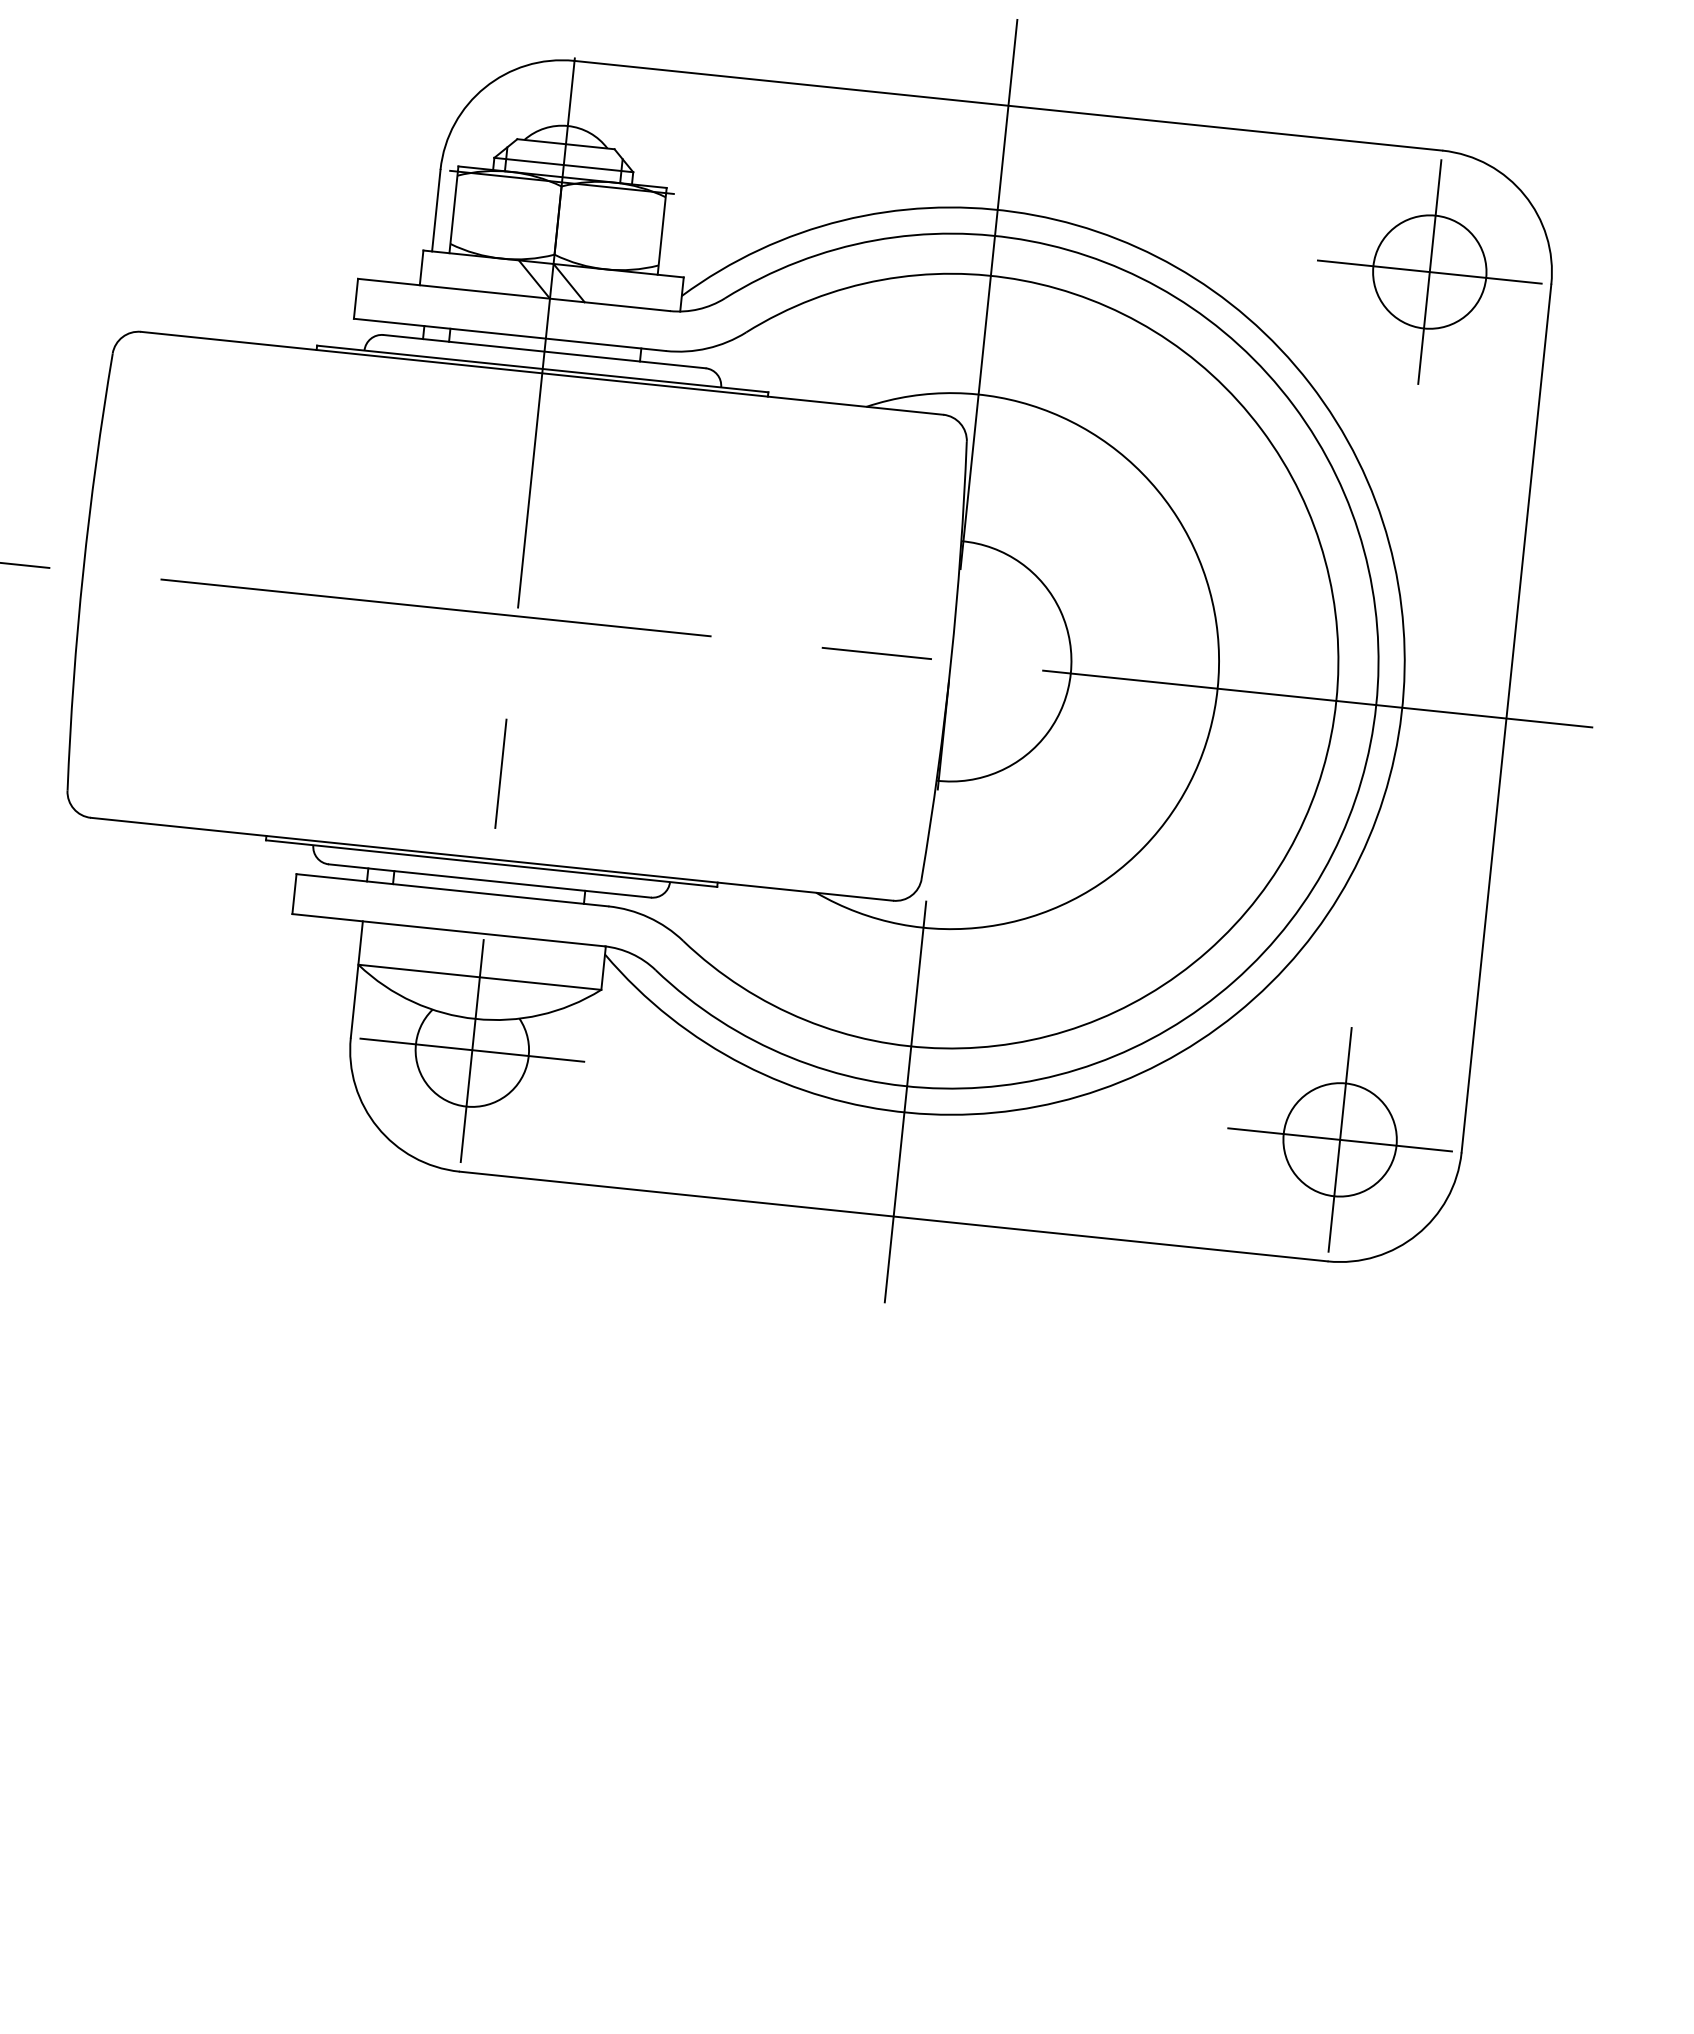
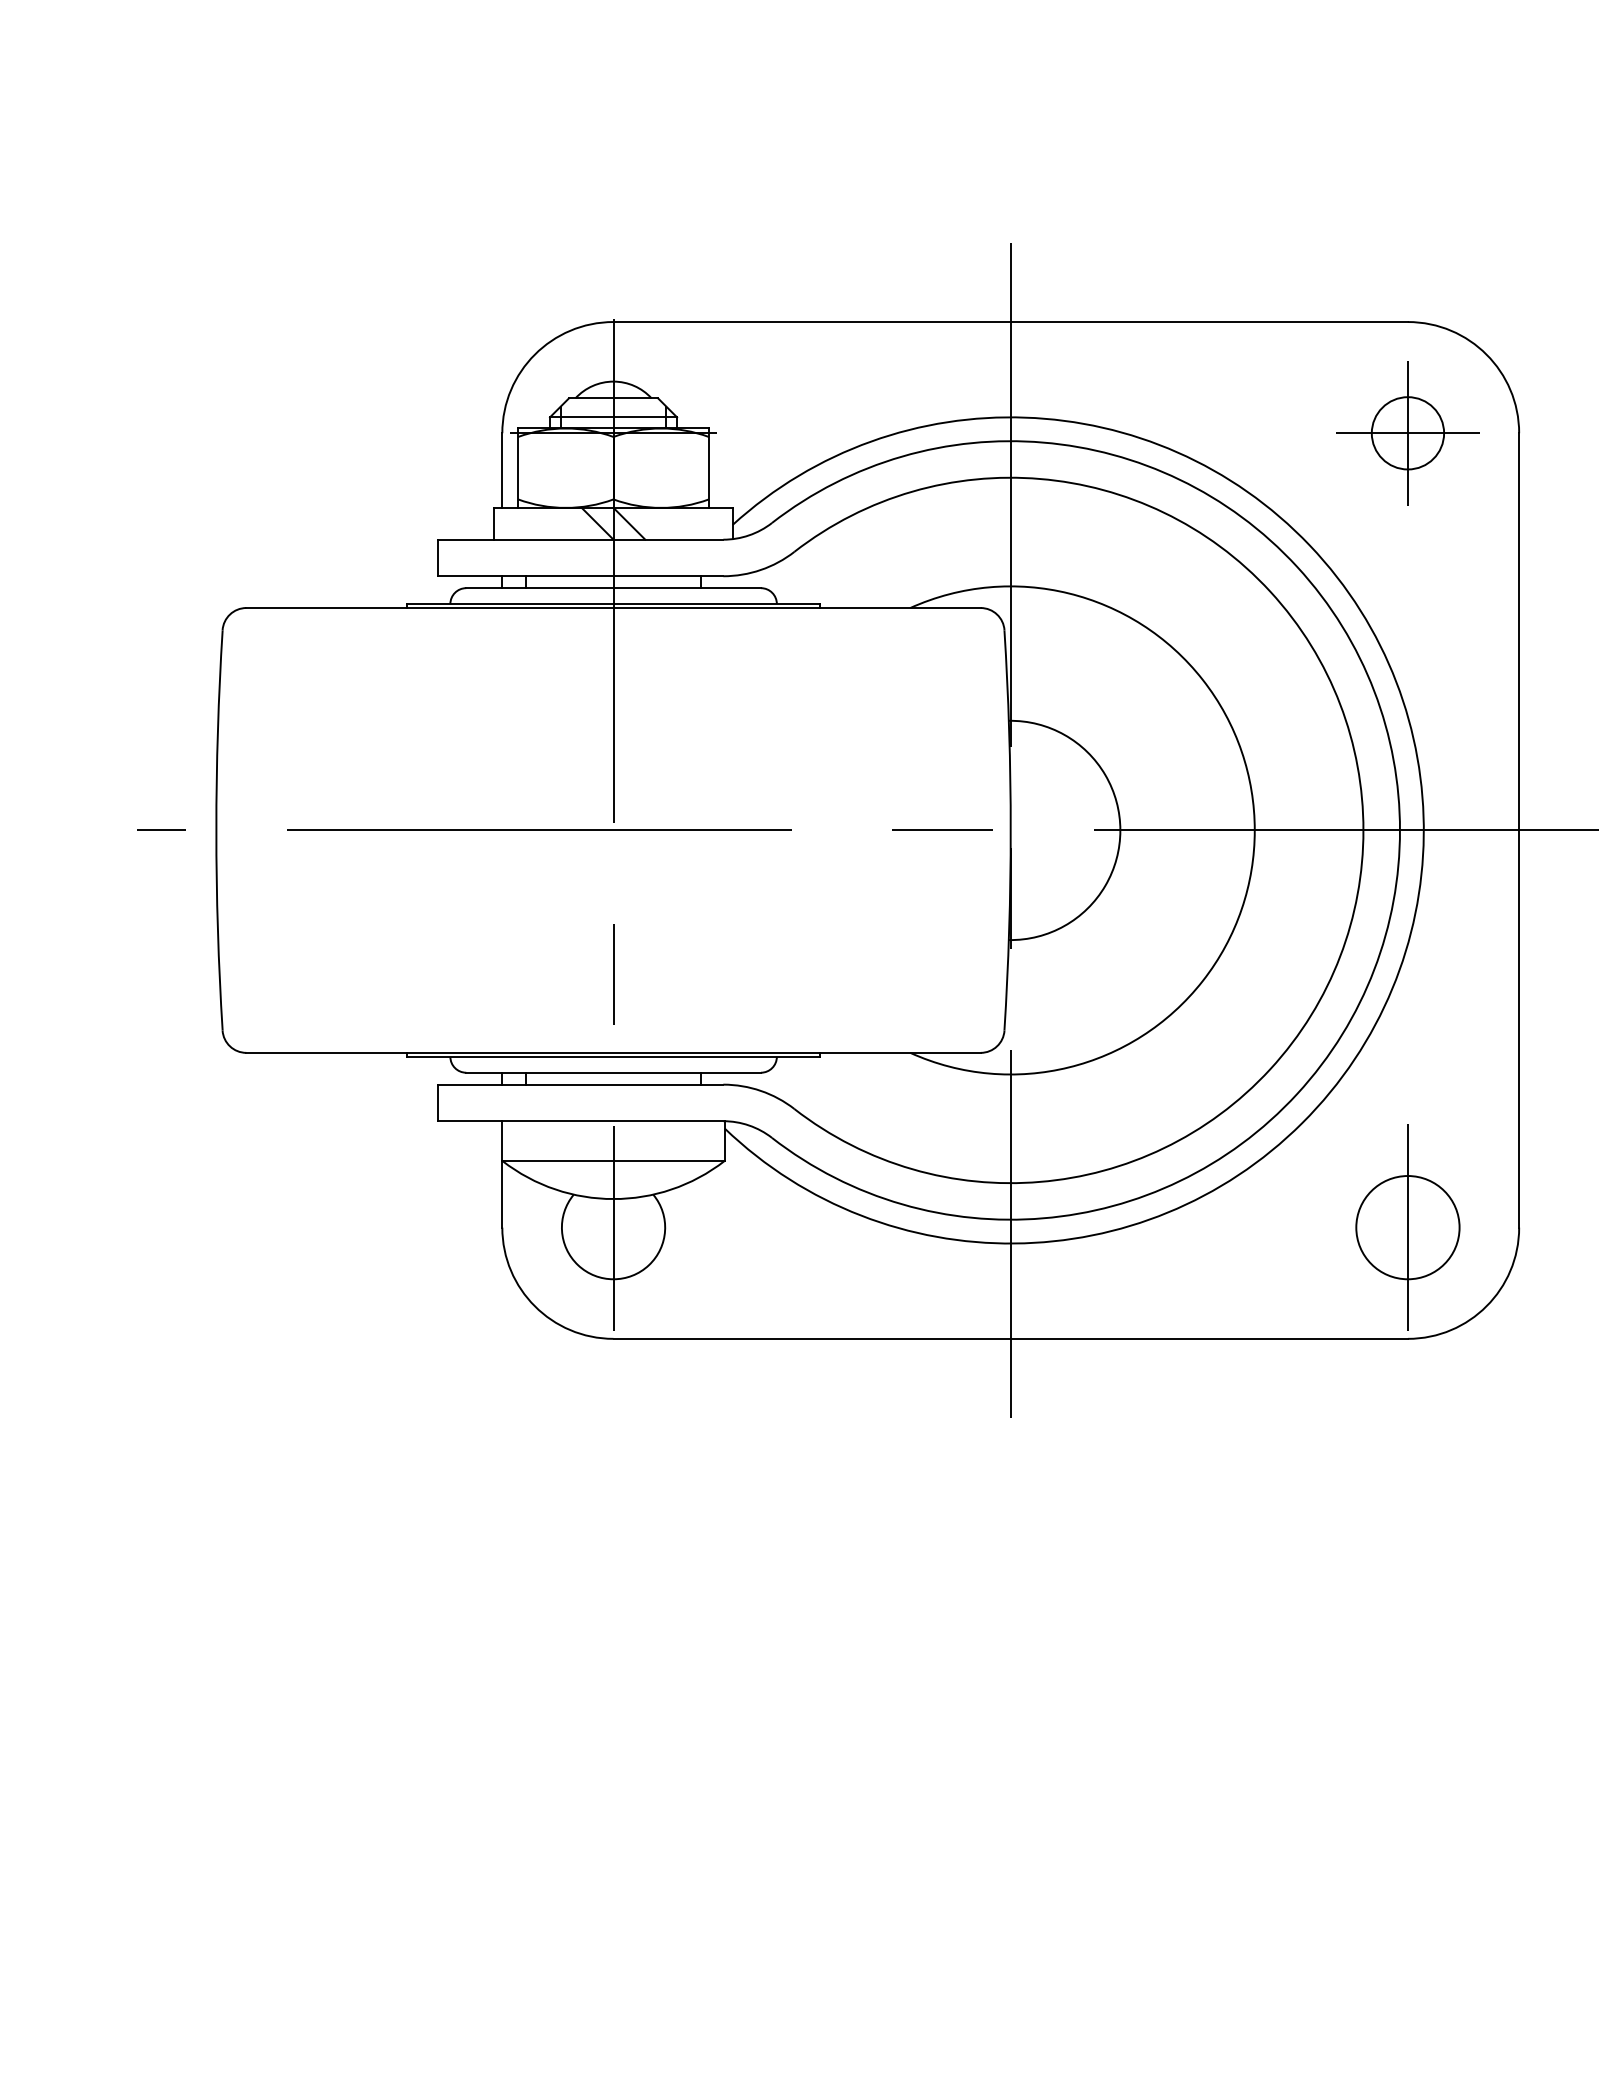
part: (1429, 272) -> (1407, 433), size x0.7
line: (472, 1050) -> (613, 1227), removed
line: (1339, 1139) -> (1407, 1227), removed

